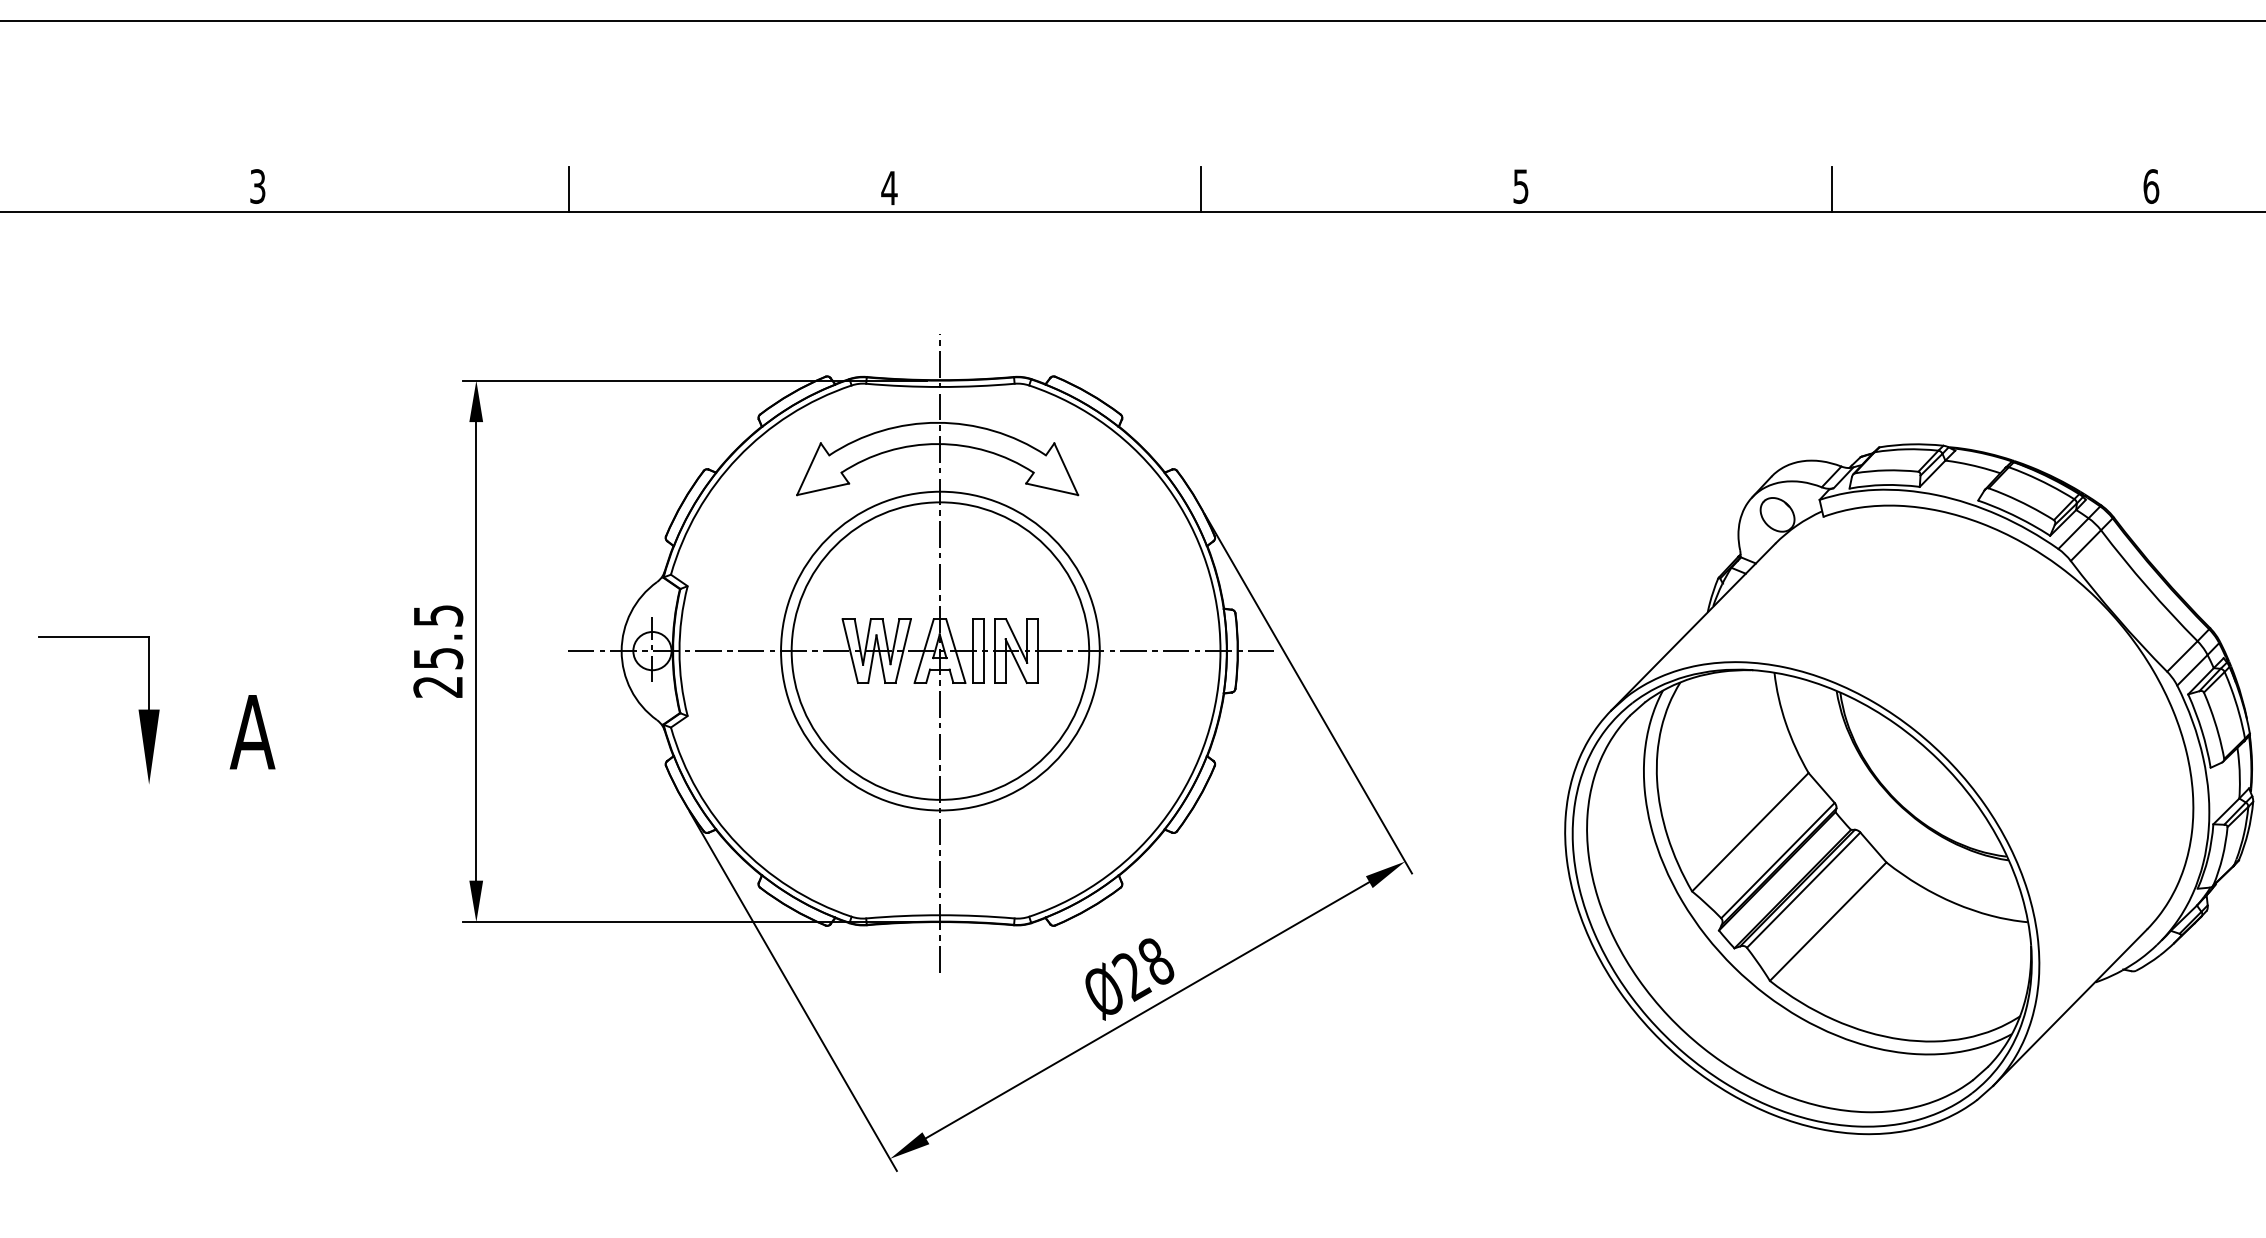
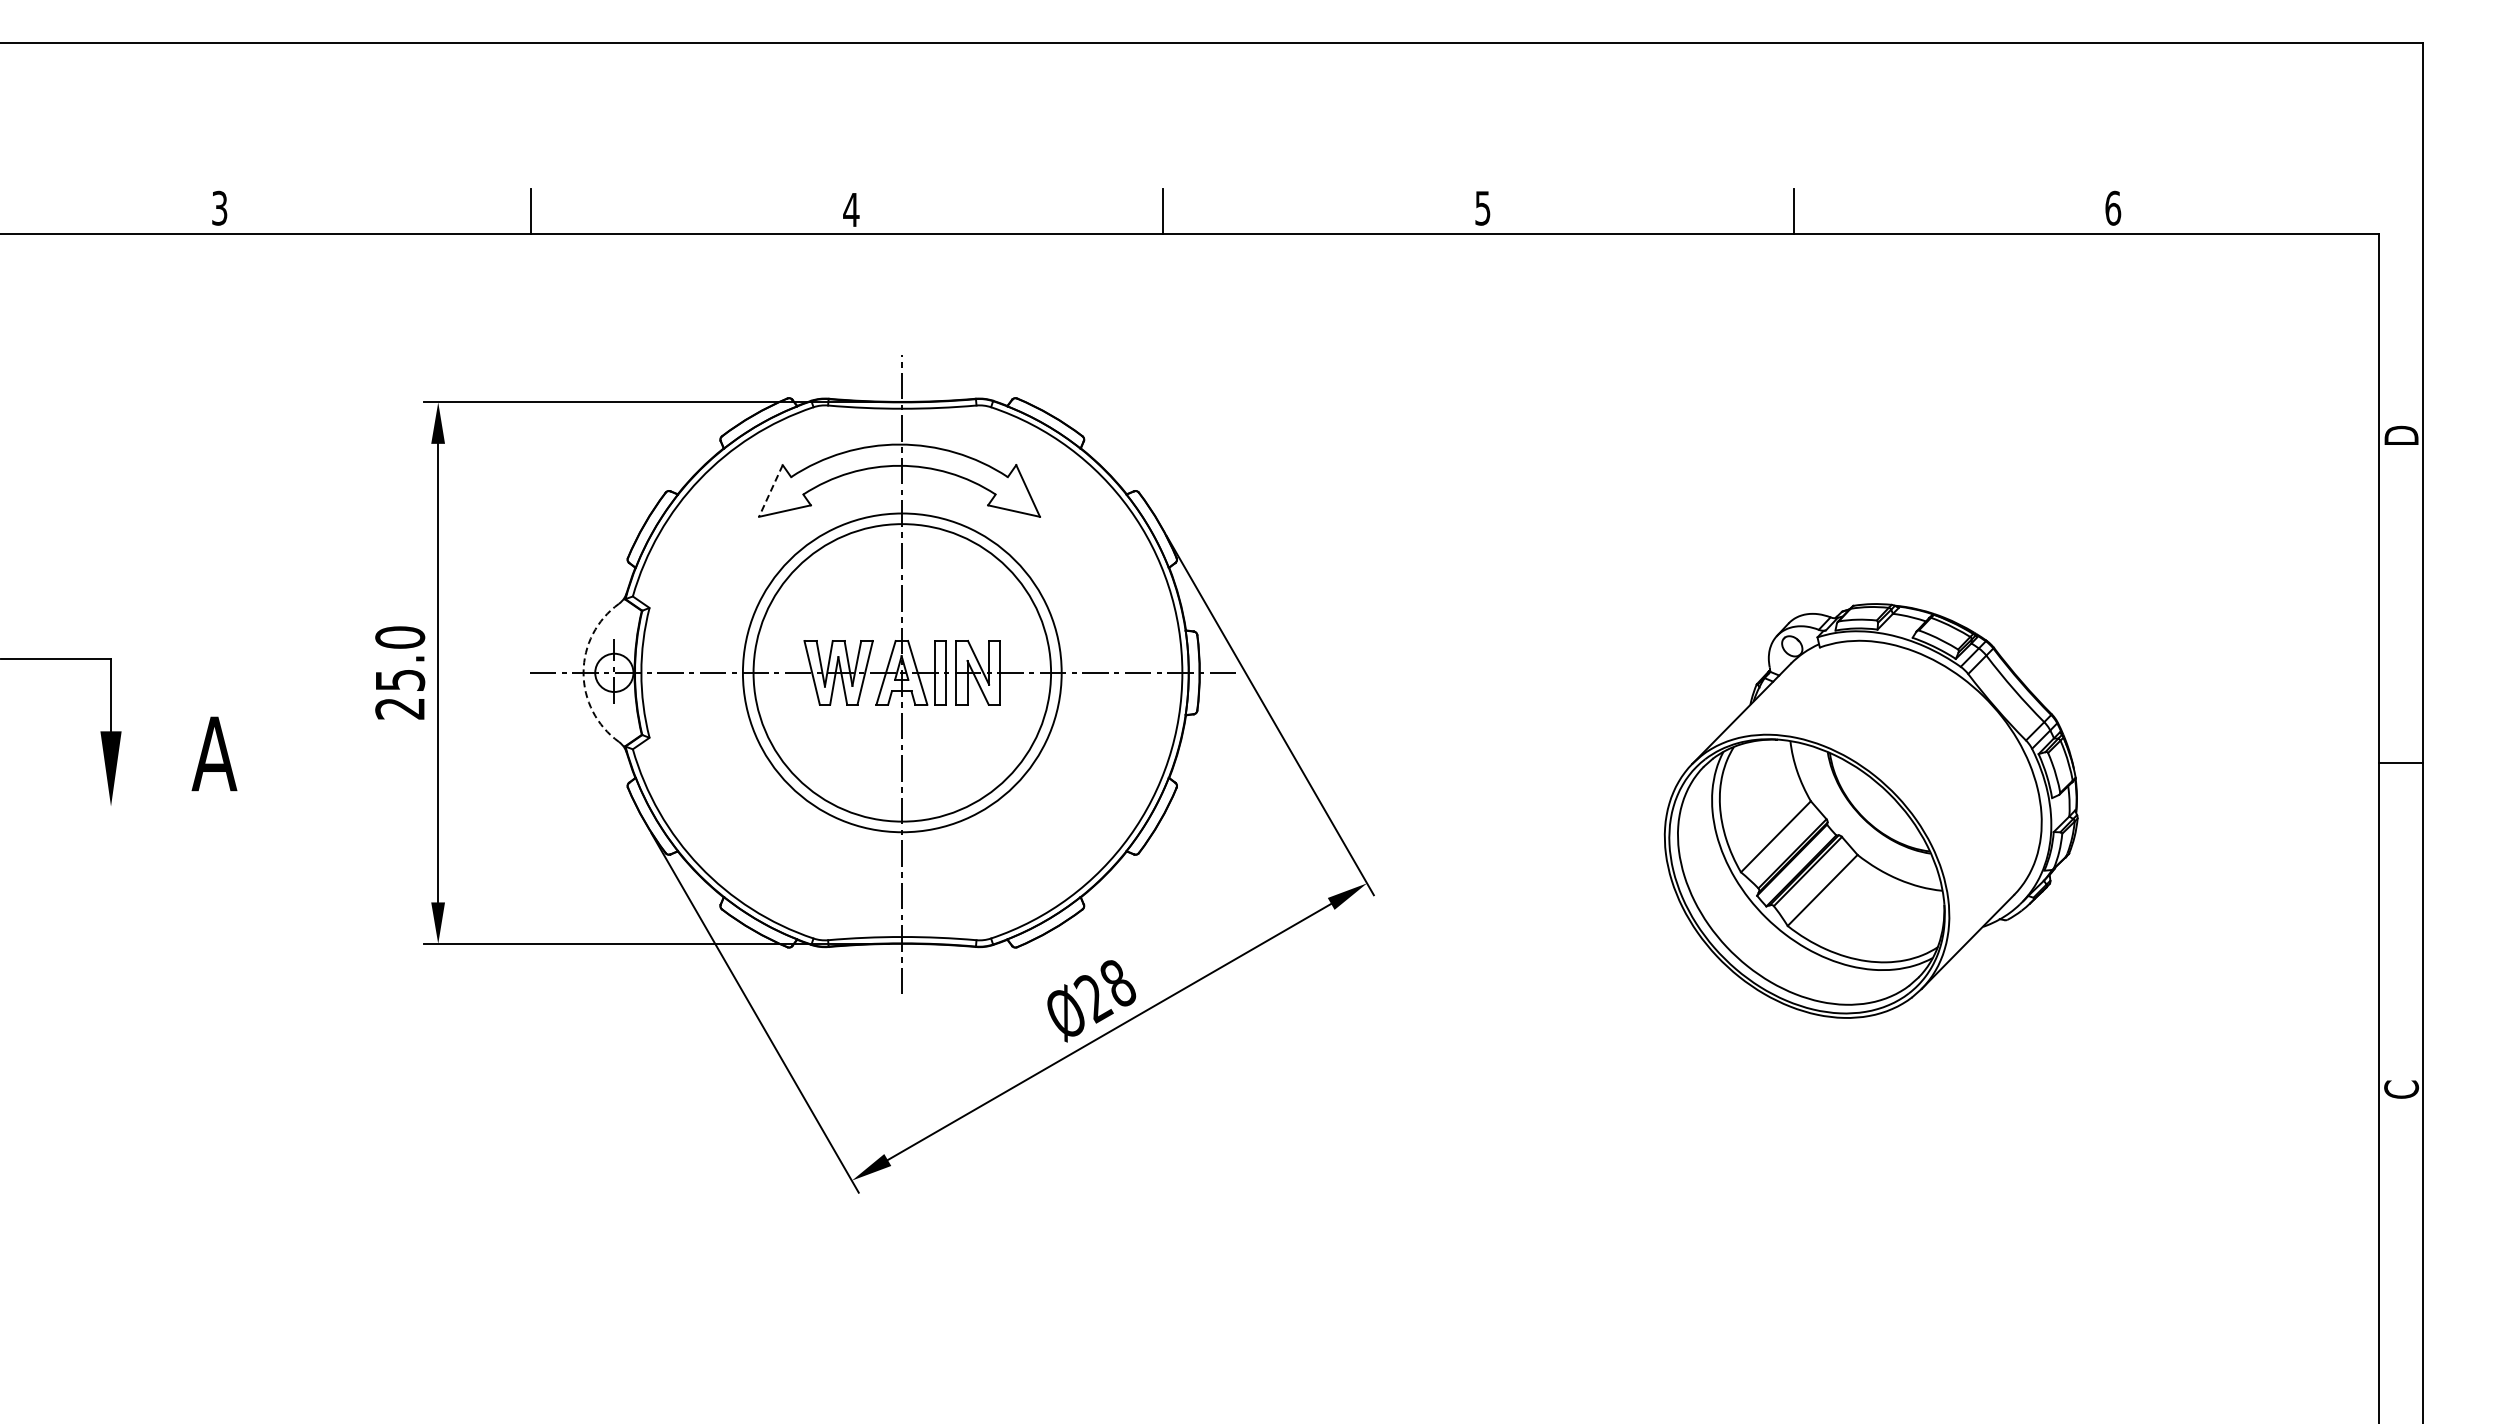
line: (808, 469) -> (770, 491), solid -> dashed
text: (438, 615) -> (400, 637), 25.5 -> 25.0
arc: (621, 650) -> (583, 672), solid -> dashed
part: (1909, 788) -> (1871, 810), size x0.6

